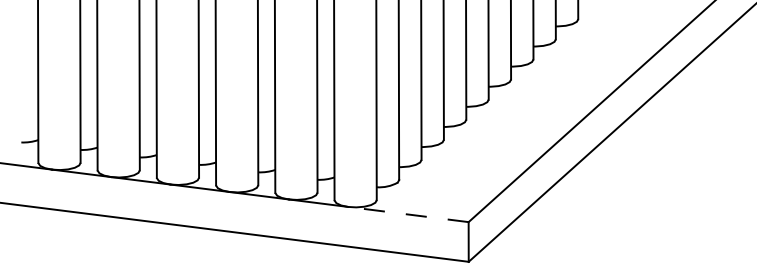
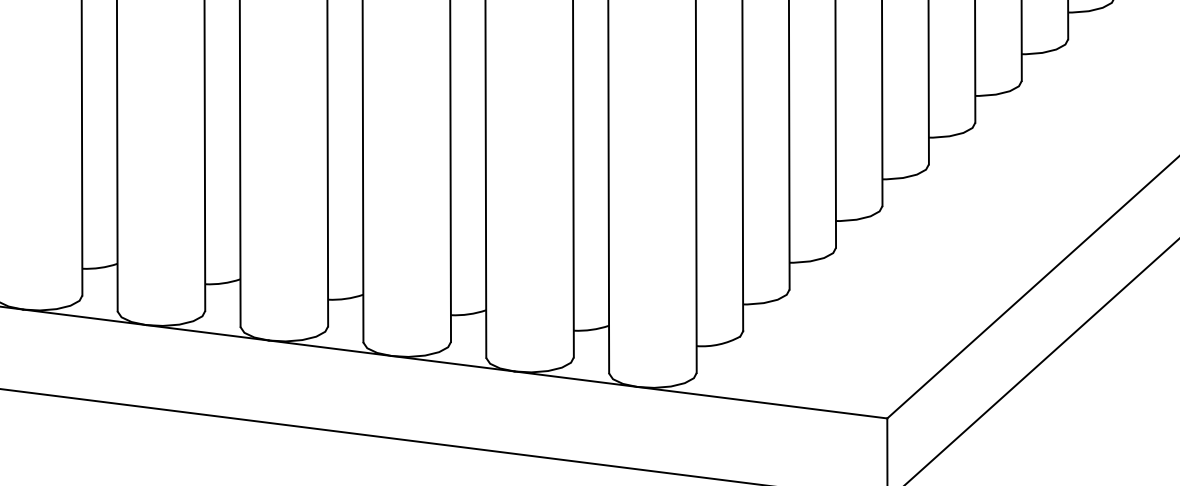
line: (408, 214) -> (762, 402), dashed -> solid

